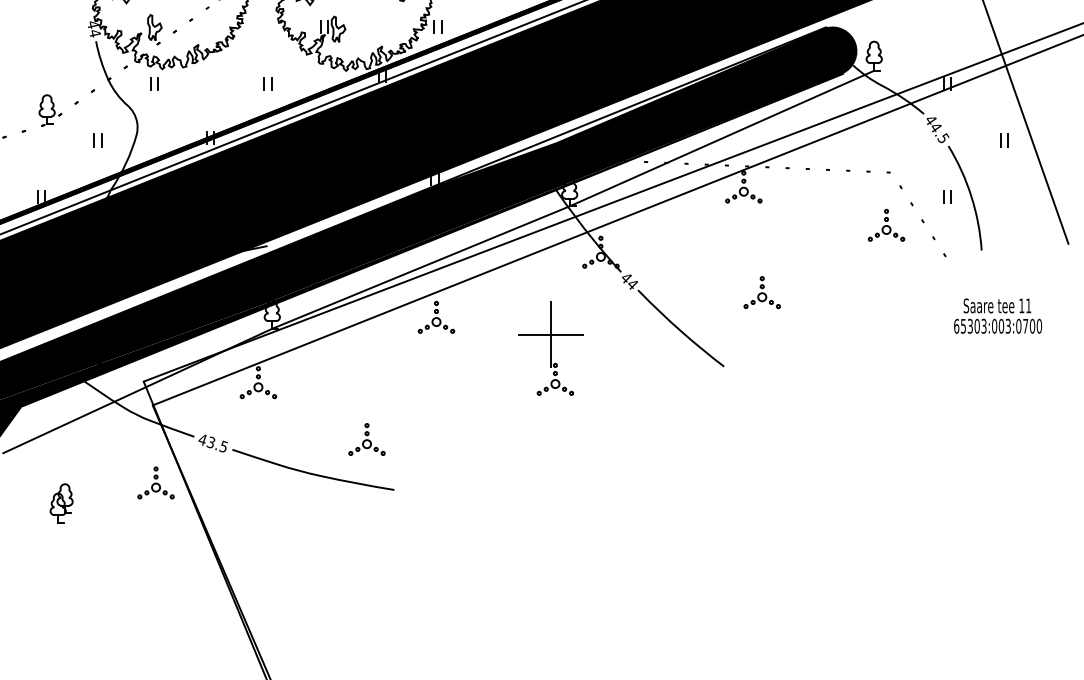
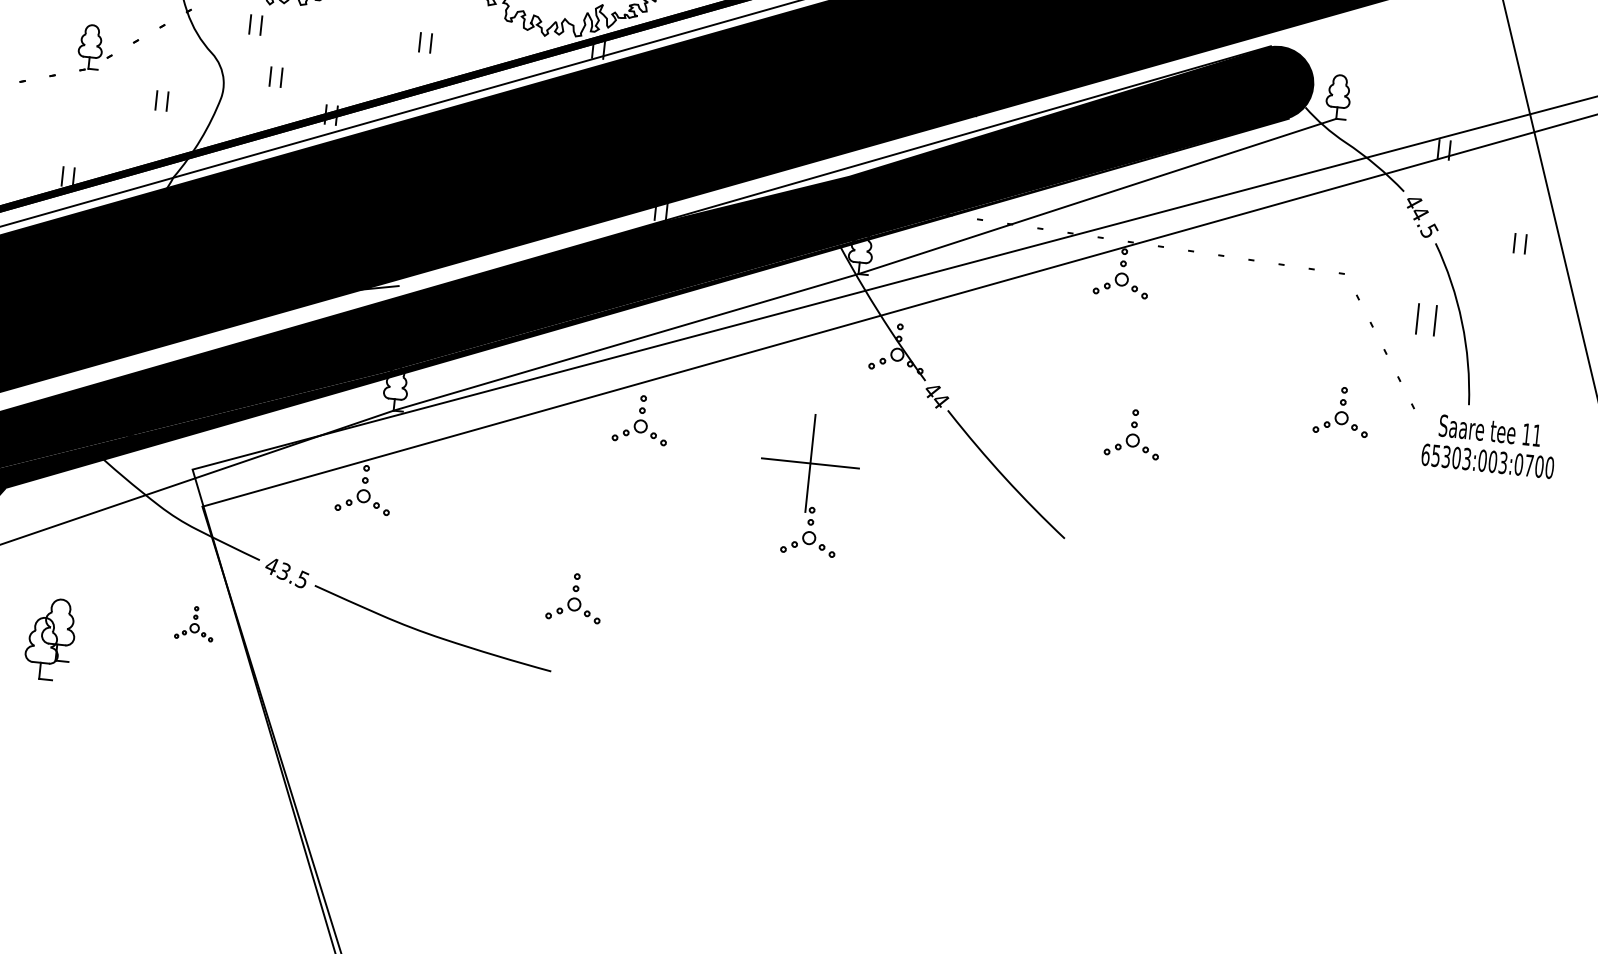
part: (171, 116) -> (276, 76), added
part: (947, 196) -> (1426, 318), size x1.6
part: (886, 224) -> (1342, 409), moved
text: (998, 315) -> (1490, 445), moved
part: (366, 439) -> (574, 597), moved
part: (155, 482) -> (194, 622), size x0.7
part: (61, 503) -> (50, 639), size x1.4

